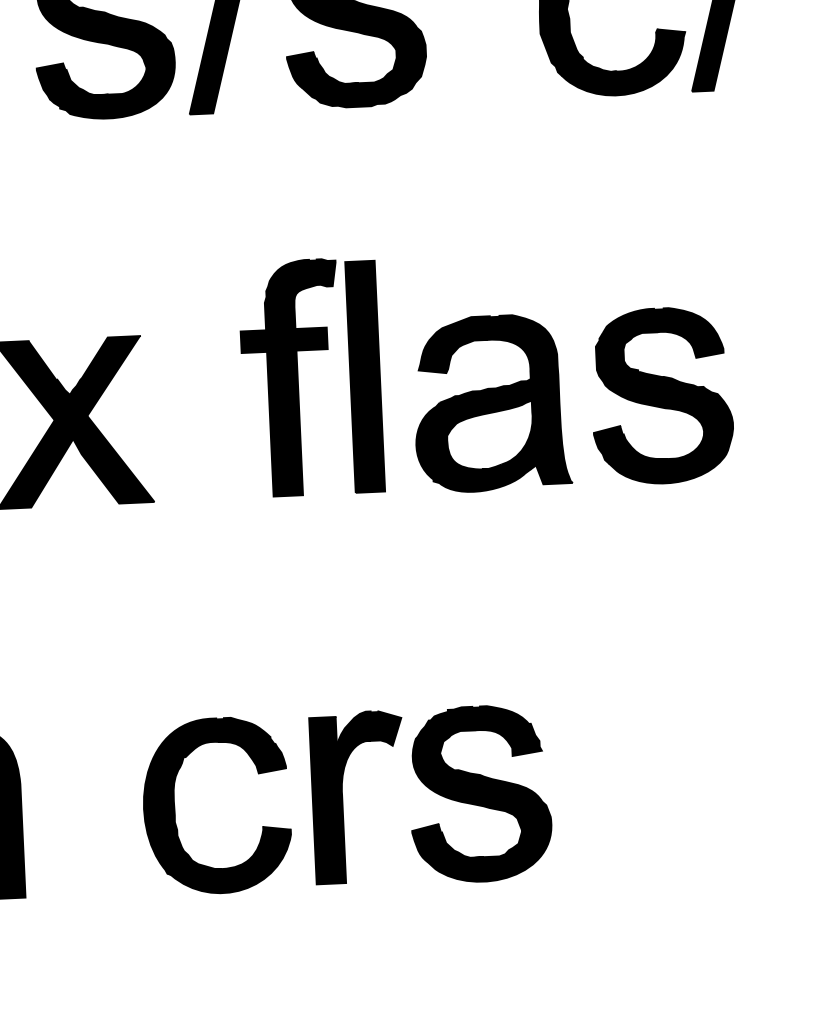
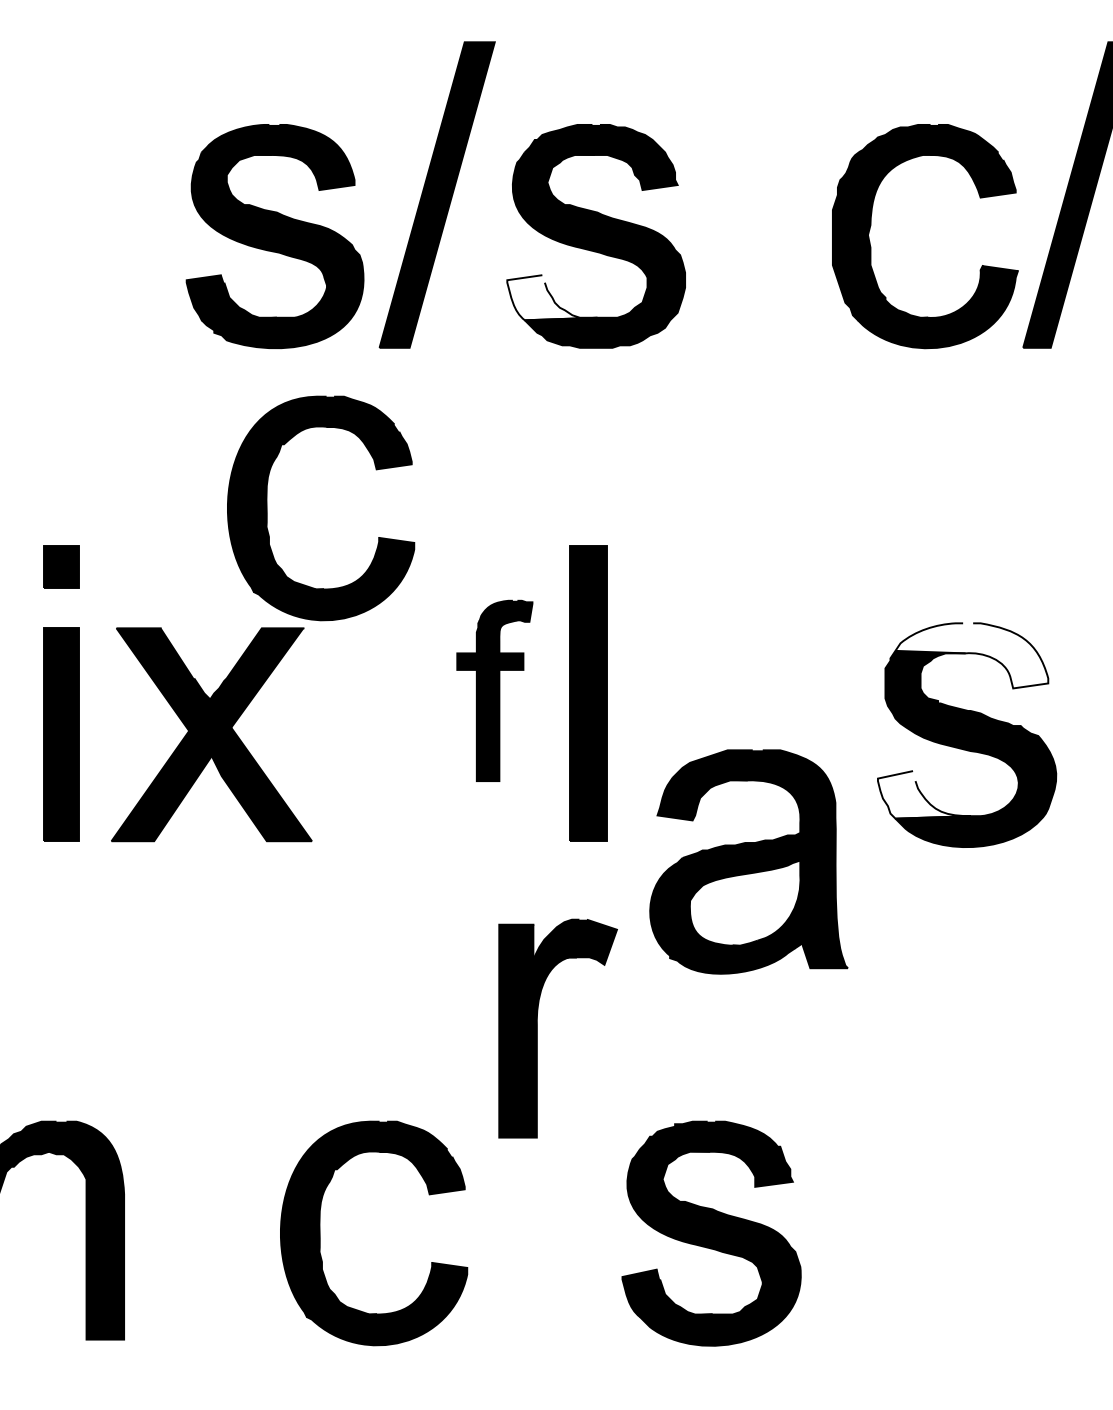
fill: (322, 69) -> (552, 297), removed
part: (107, 243) -> (267, 508), added
fill: (662, 333) -> (971, 655), removed
part: (291, 377) -> (494, 690), size x0.6
part: (491, 403) -> (748, 861), moved
fill: (630, 443) -> (923, 794), removed
part: (342, 797) -> (537, 1028), moved

